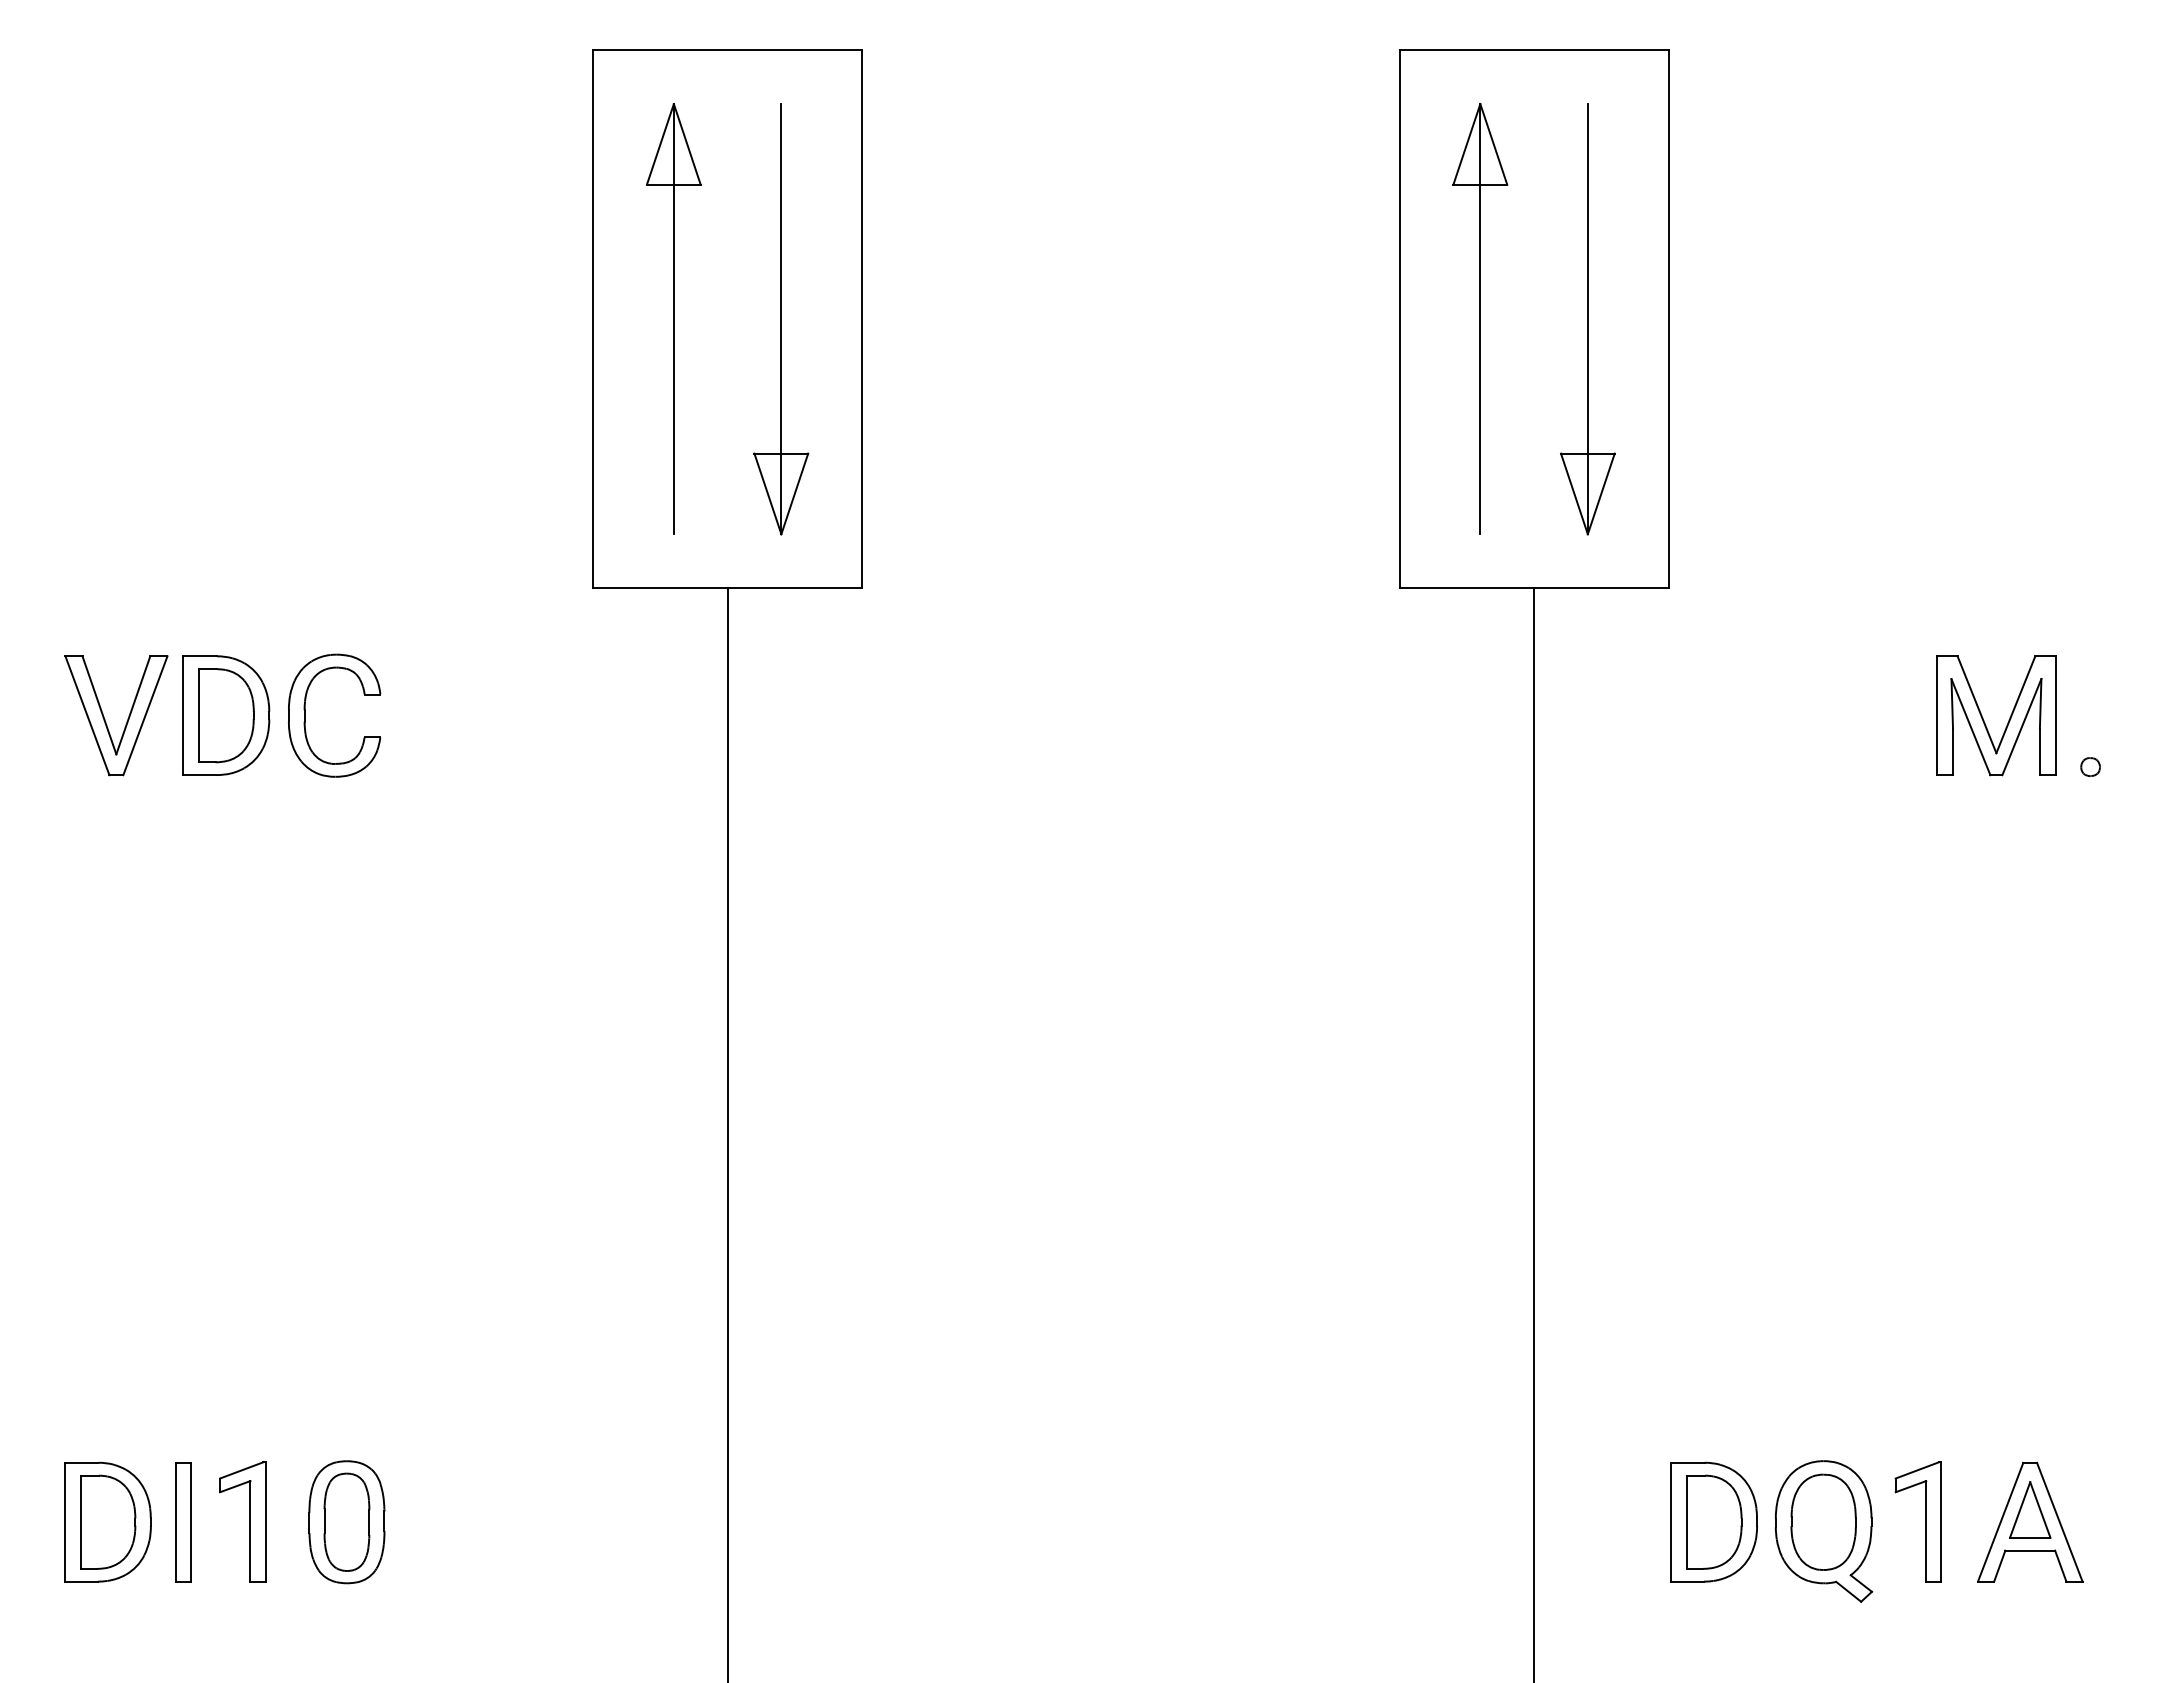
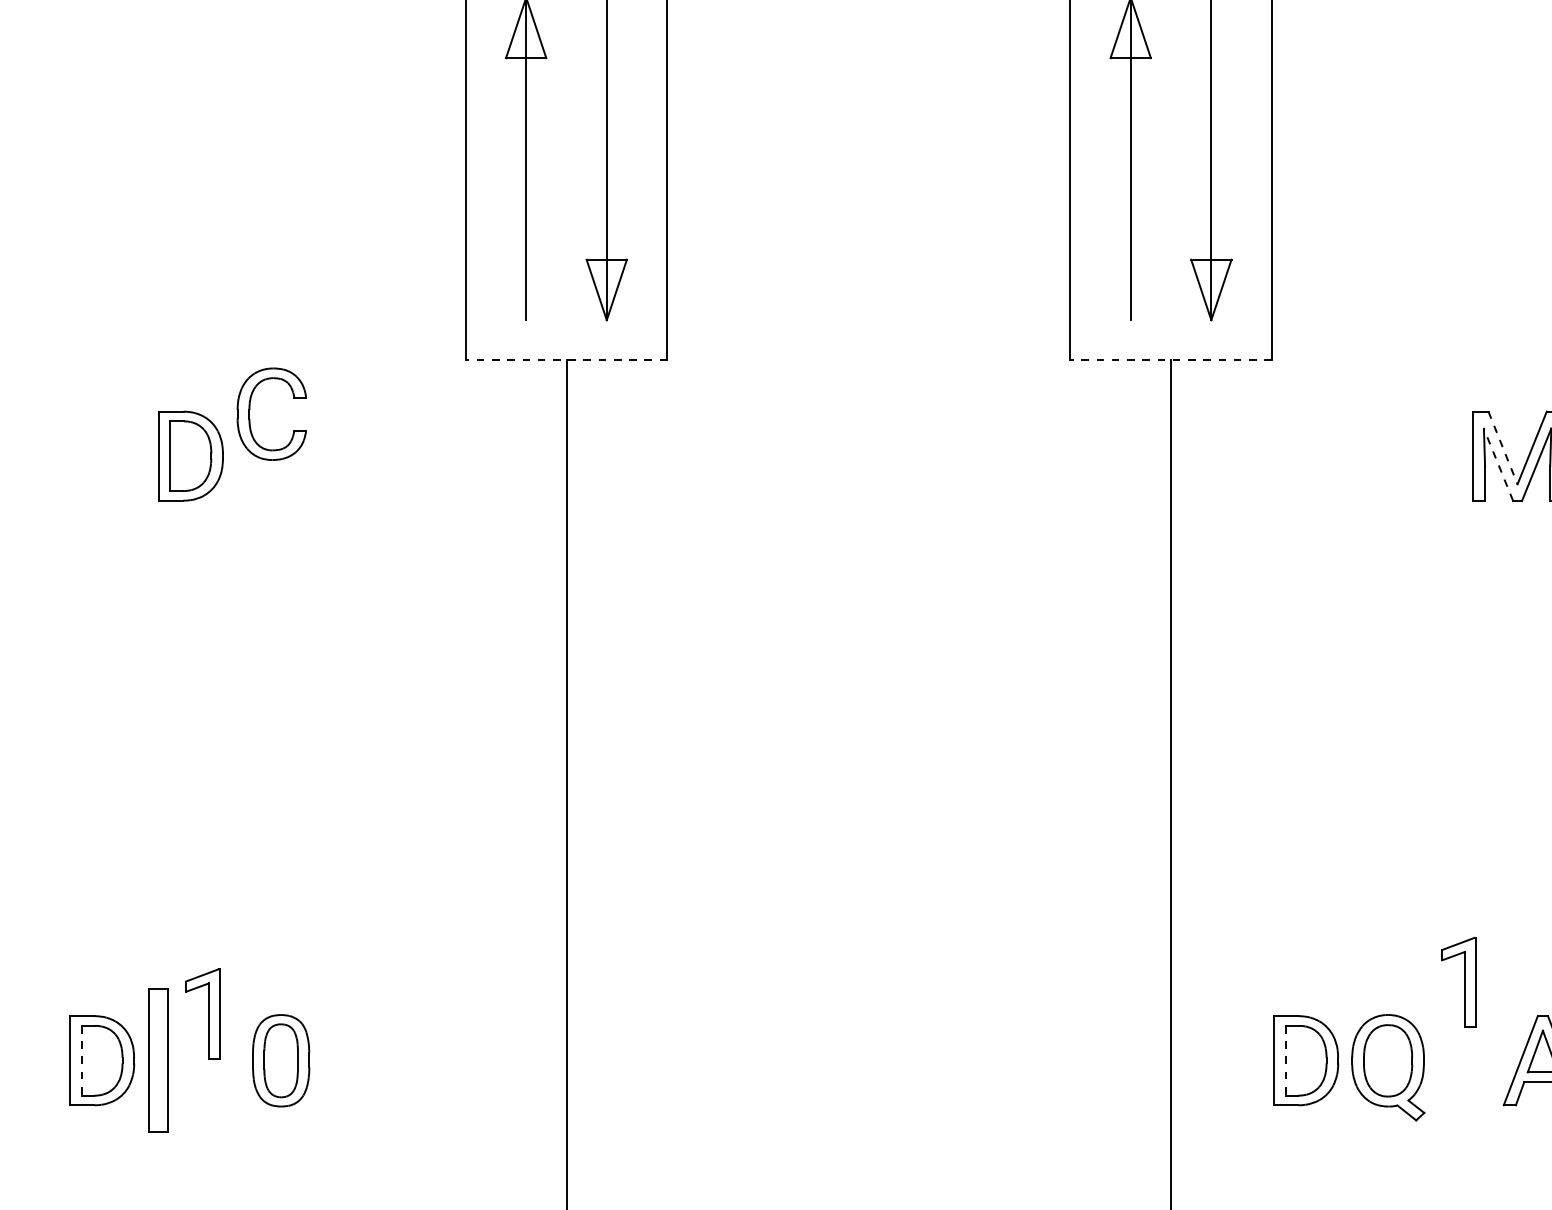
line: (727, 588) -> (566, 360), solid -> dashed
line: (1533, 588) -> (1170, 360), solid -> dashed
line: (1977, 705) -> (1503, 448), solid -> dashed
part: (305, 715) -> (250, 414), moved
part: (127, 718) -> (116, 458), removed
line: (1970, 727) -> (1498, 465), solid -> dashed
part: (249, 1521) -> (208, 1013), moved
part: (1925, 1521) -> (1464, 982), moved
line: (80, 1522) -> (81, 1060), solid -> dashed
part: (183, 1522) -> (158, 1060), size x1.6
line: (1686, 1522) -> (1285, 1060), solid -> dashed

